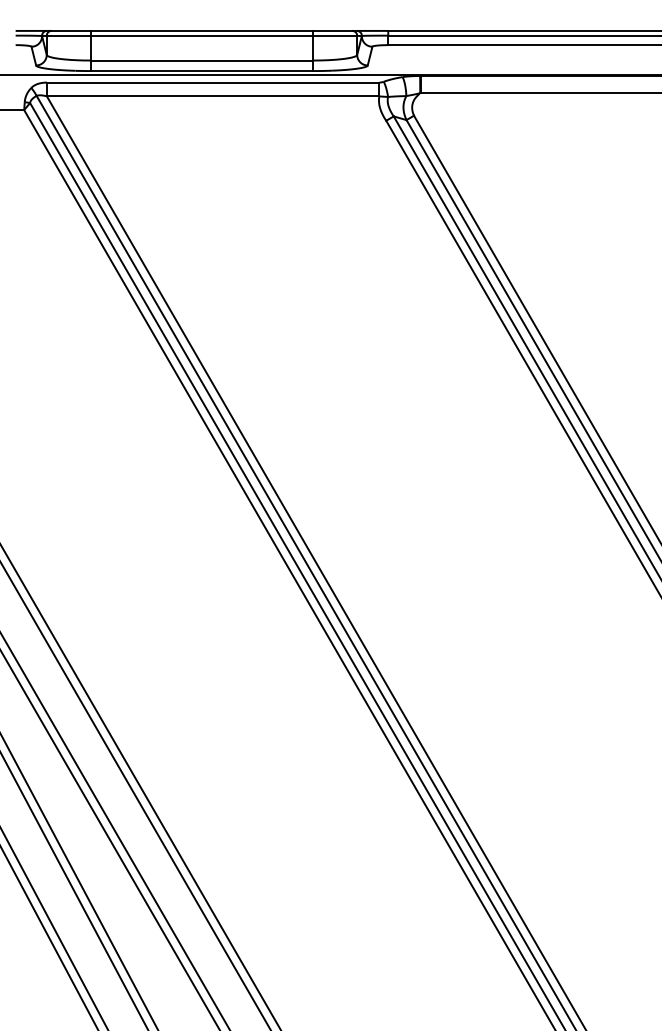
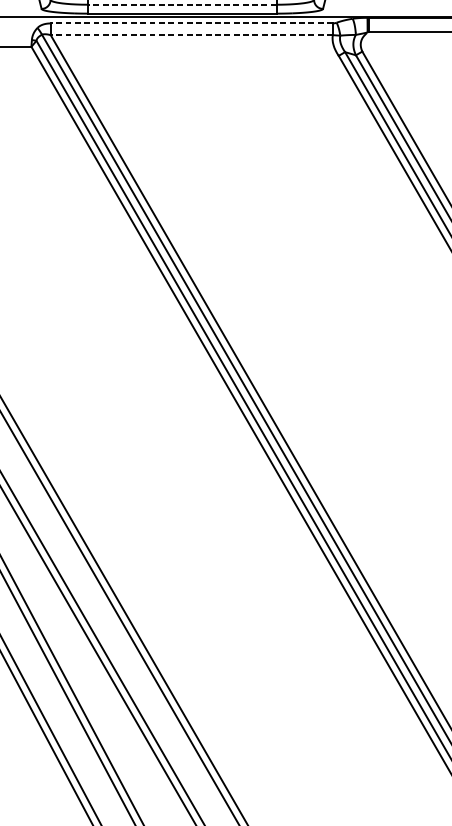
line: (201, 60) -> (181, 4), solid -> dashed
line: (212, 82) -> (191, 23), solid -> dashed
line: (212, 96) -> (191, 35), solid -> dashed

